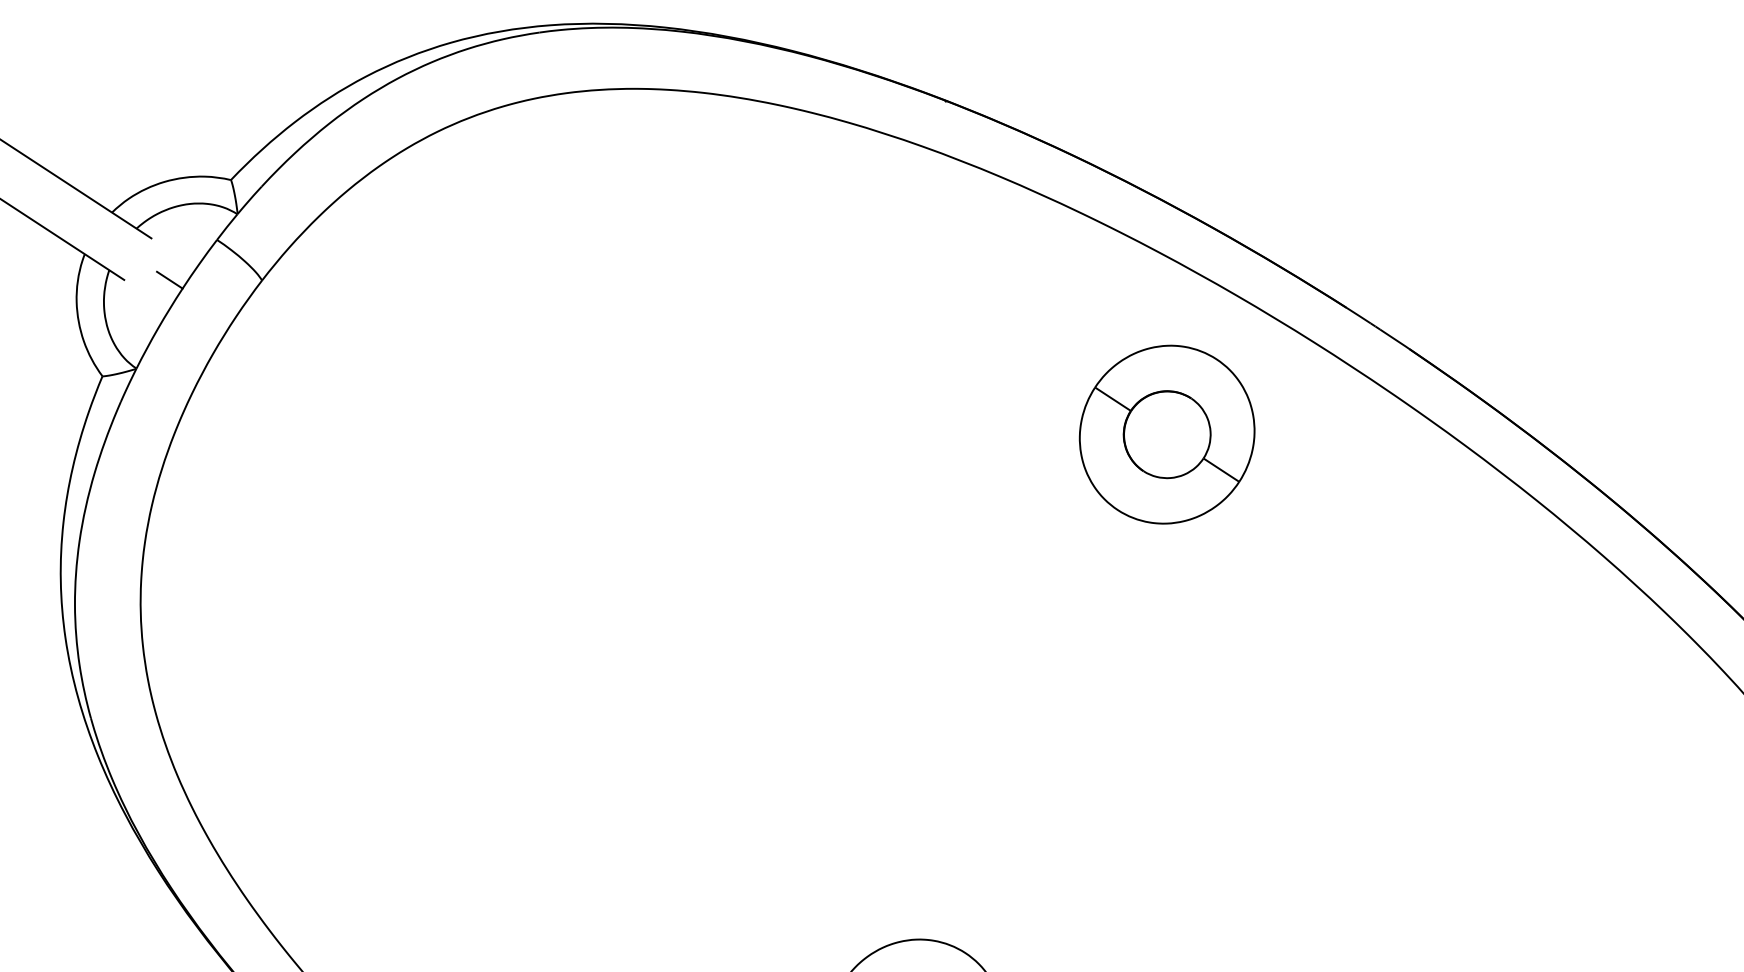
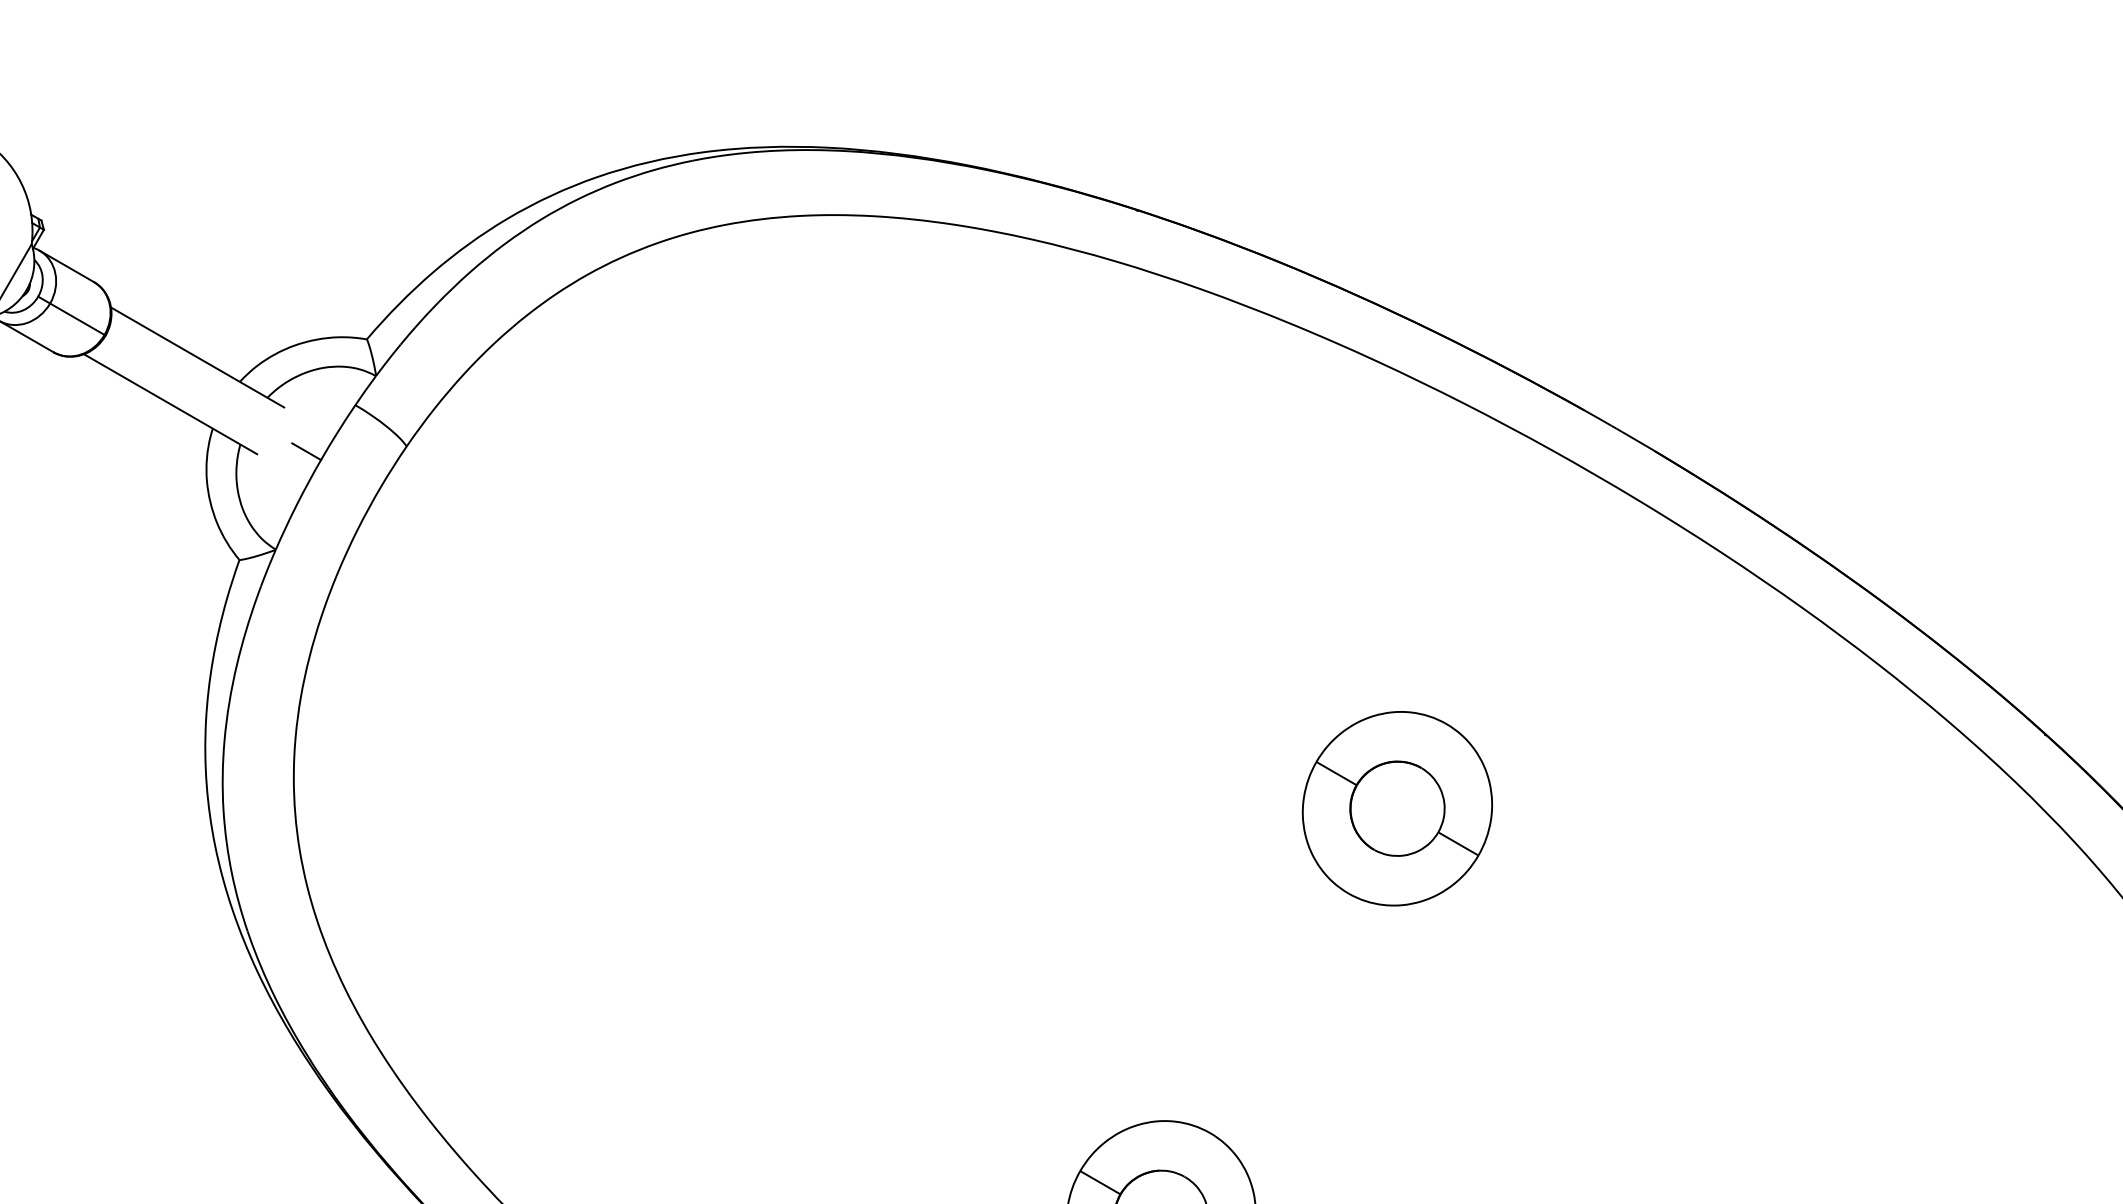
part: (1167, 434) -> (1397, 808), moved

